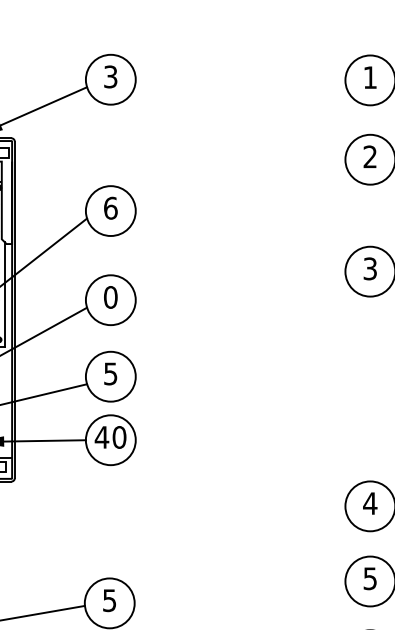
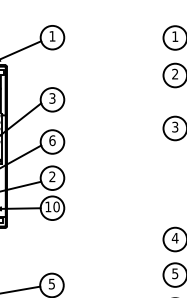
text: (110, 77) -> (52, 36), 3 -> 1
text: (110, 208) -> (52, 98), 6 -> 3
text: (110, 297) -> (52, 140), 0 -> 6
text: (110, 373) -> (52, 176), 5 -> 2
text: (100, 436) -> (47, 206), 40 -> 10

